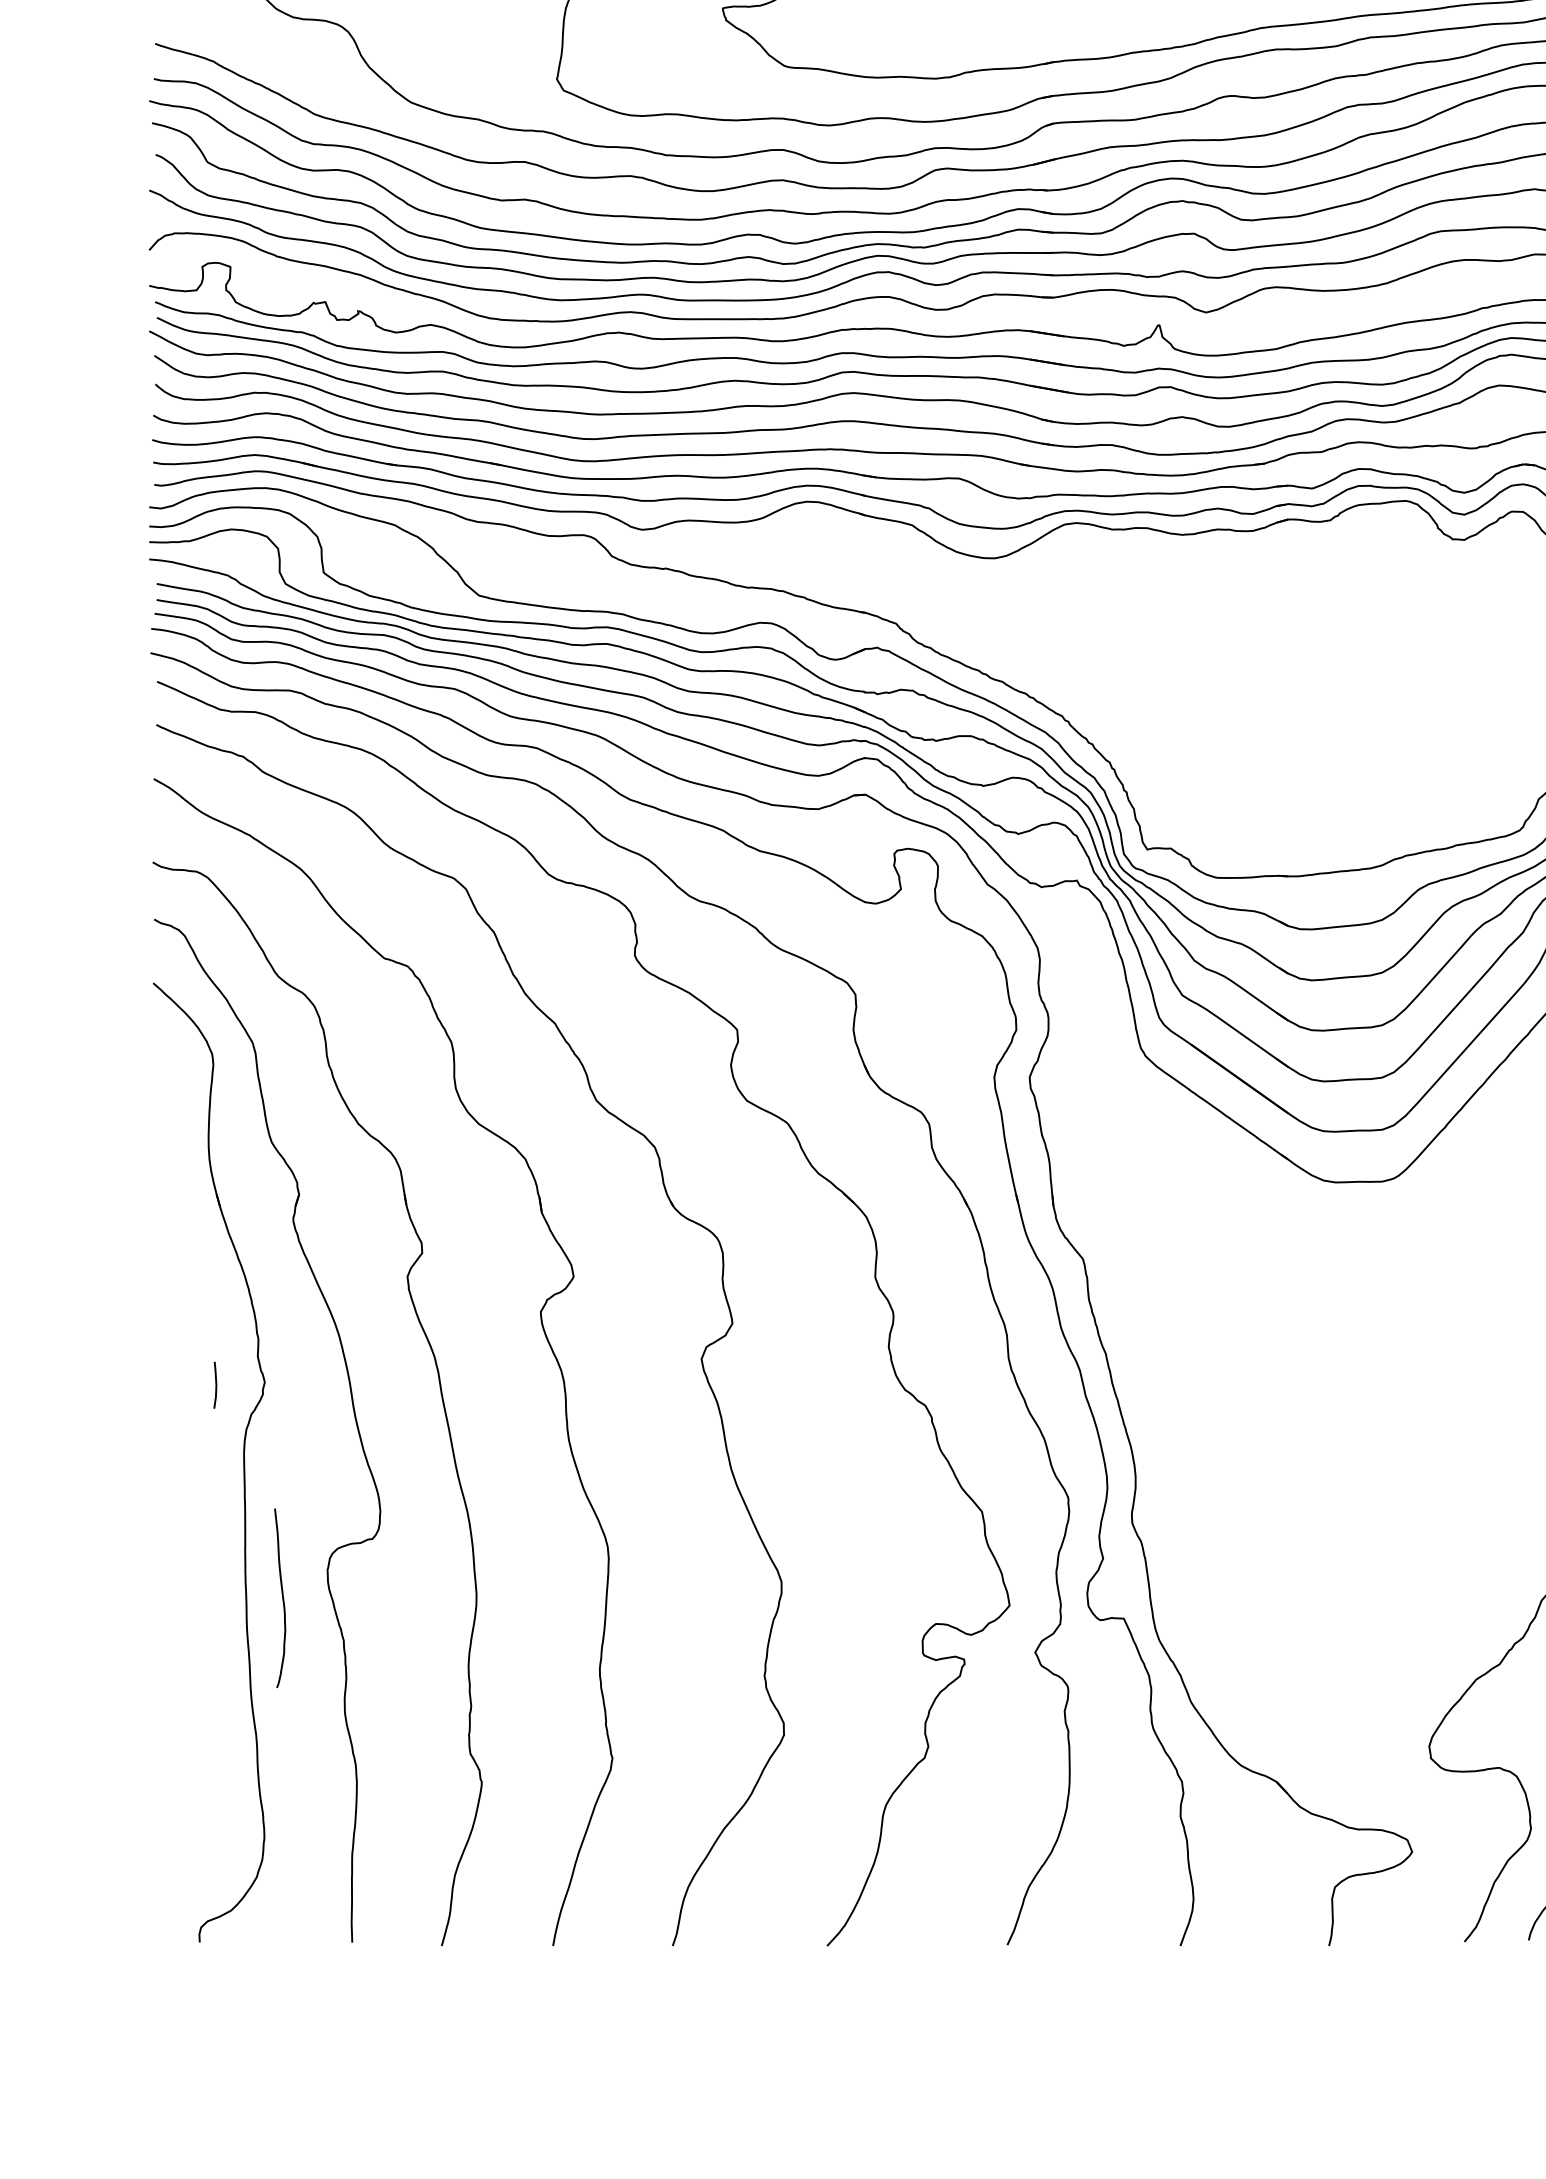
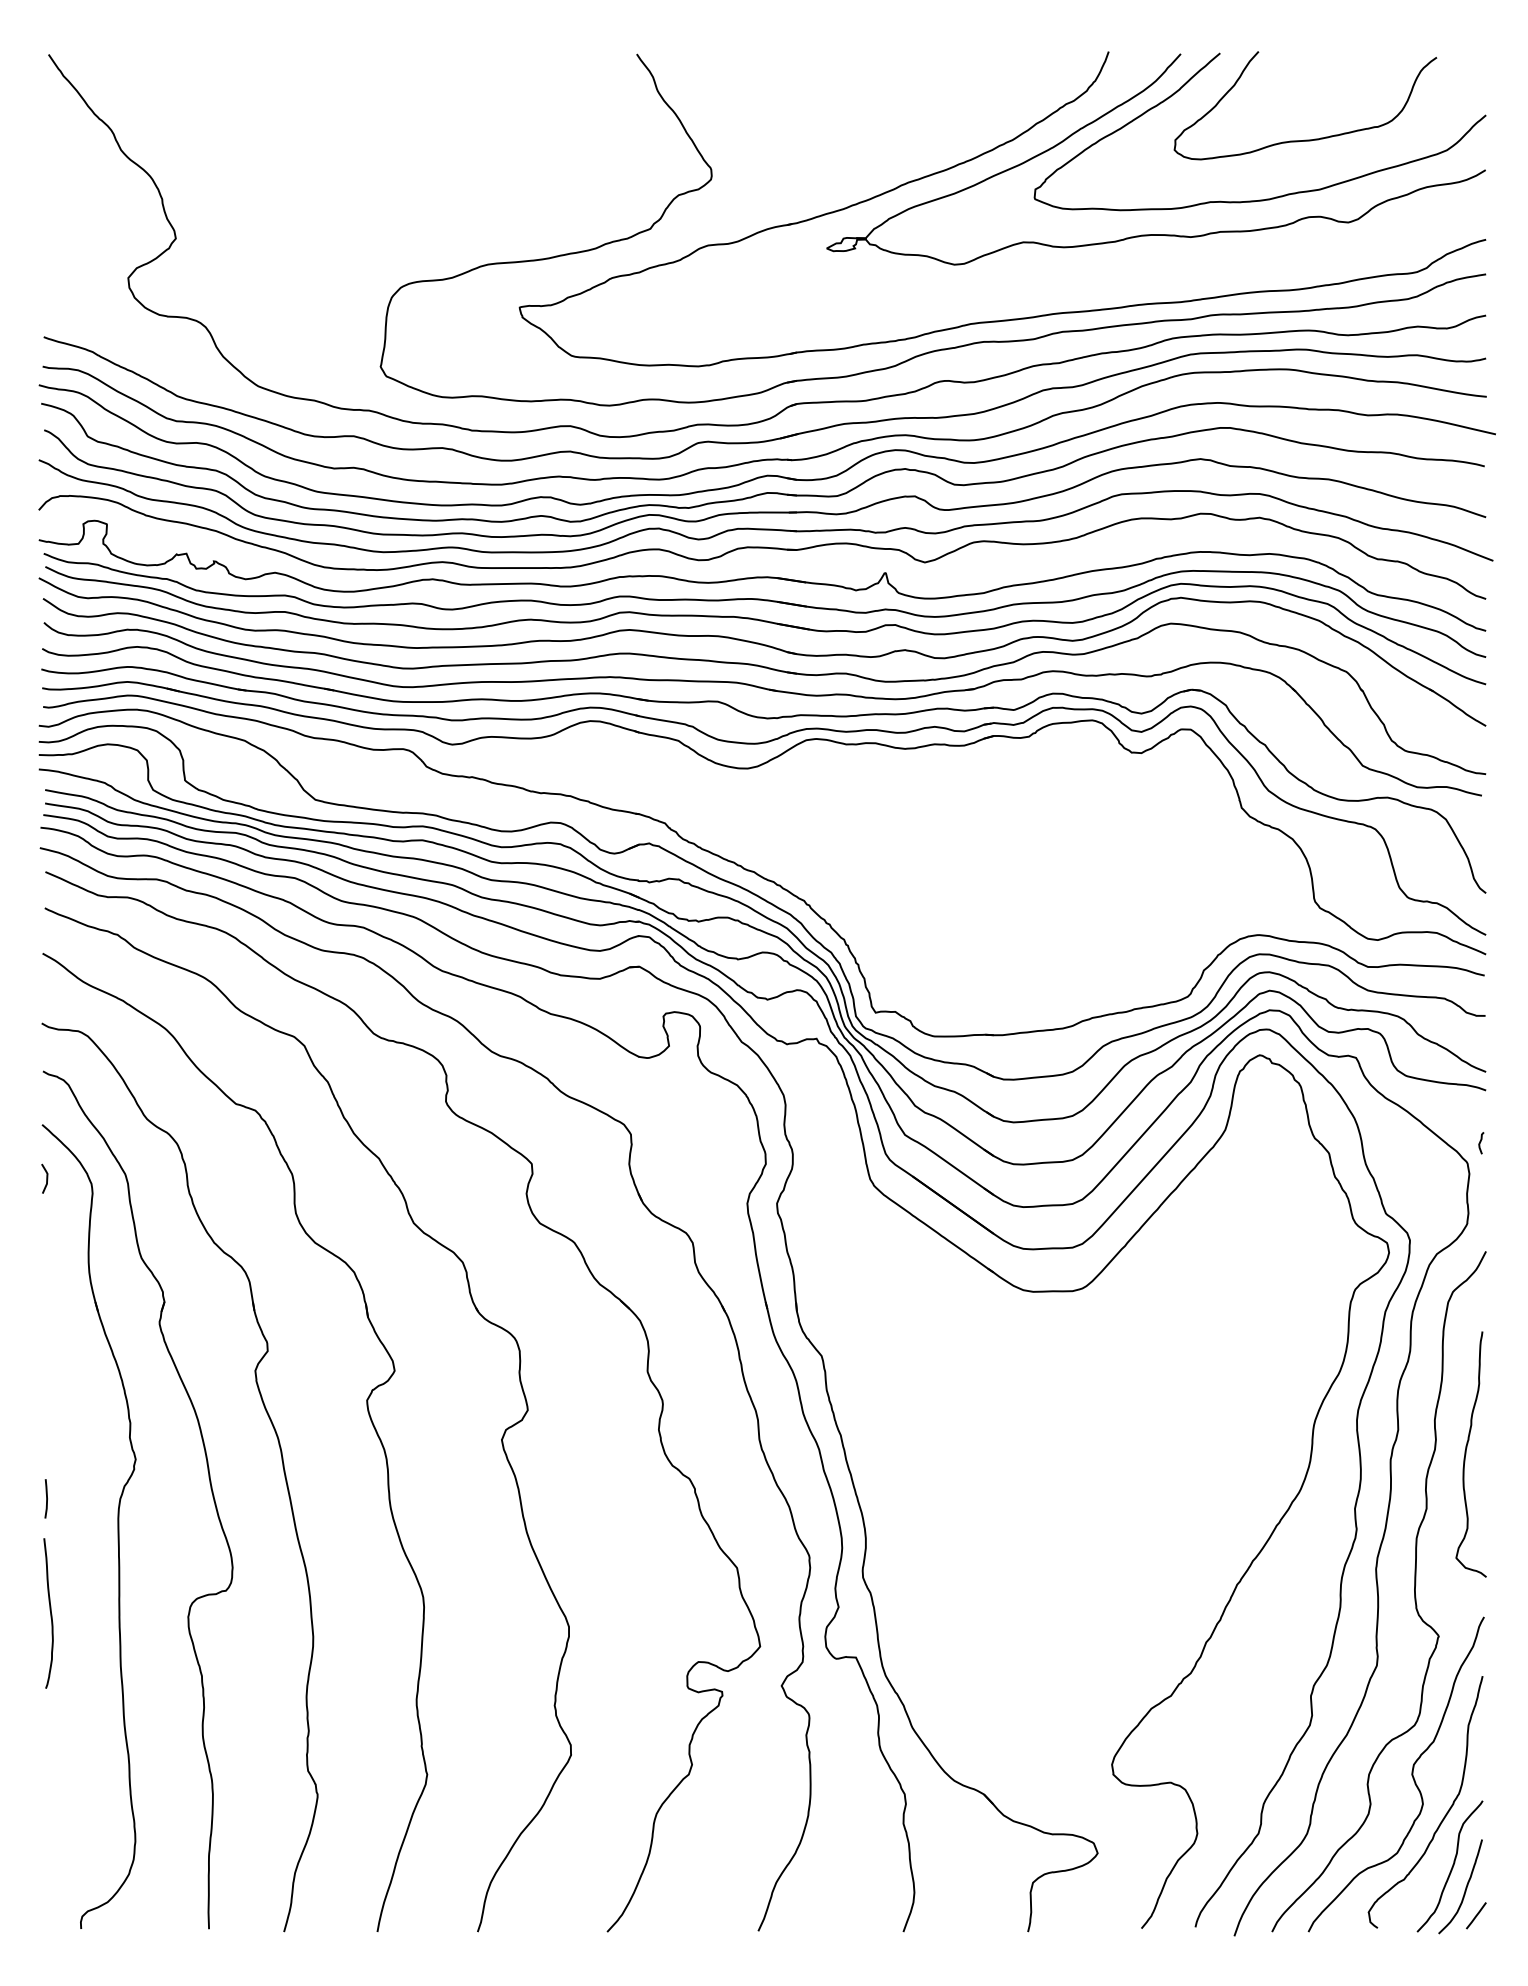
curve: (158, 1047) -> (46, 1178), added
line: (215, 1384) -> (46, 1498), moved
curve: (282, 1598) -> (50, 1613), moved

